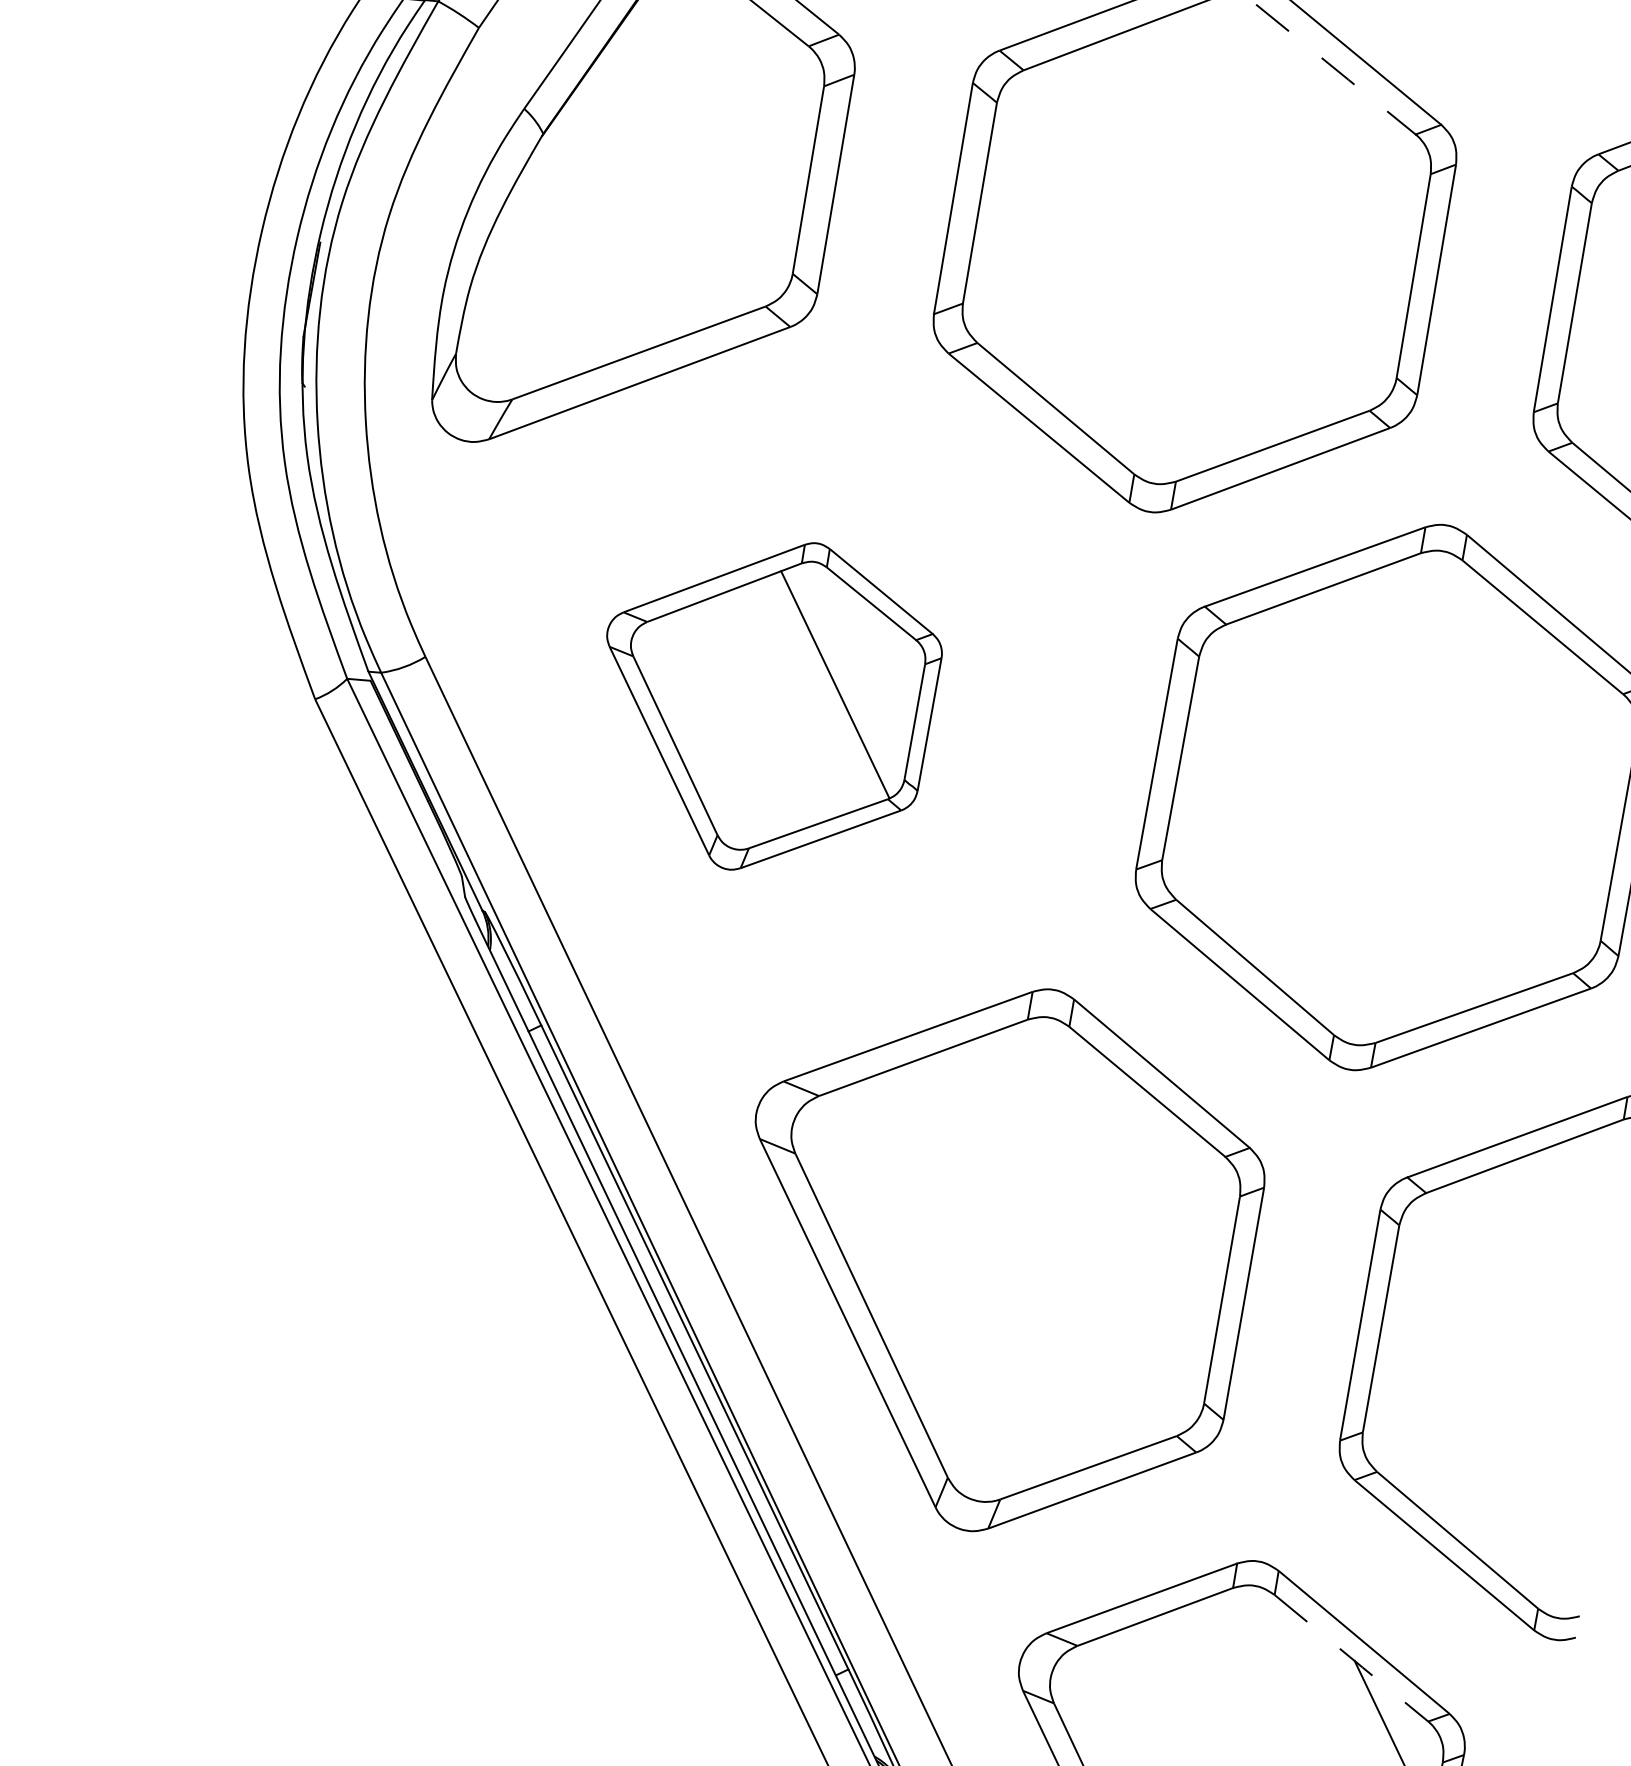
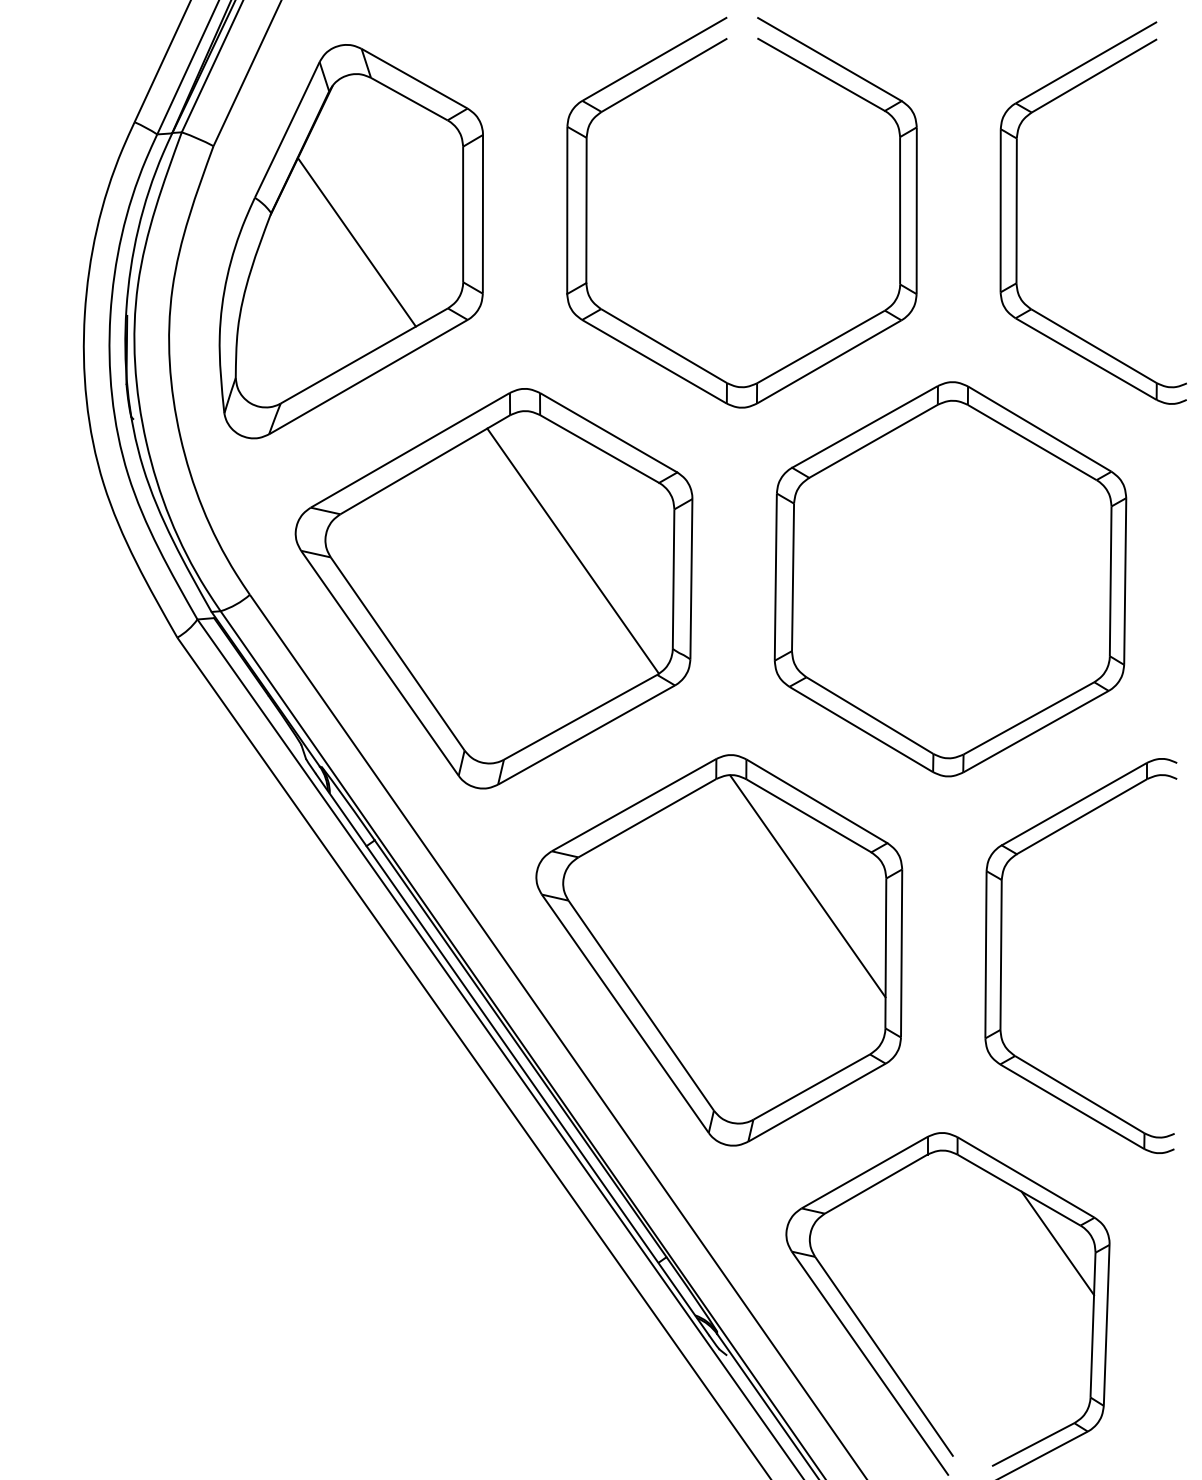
line: (1335, 69) -> (820, 74), dashed -> solid
line: (654, 194) -> (356, 242), added
part: (763, 704) -> (493, 588), size x1.67
line: (1129, 1189) -> (807, 886), added
line: (1352, 1658) -> (1019, 1190), dashed -> solid

